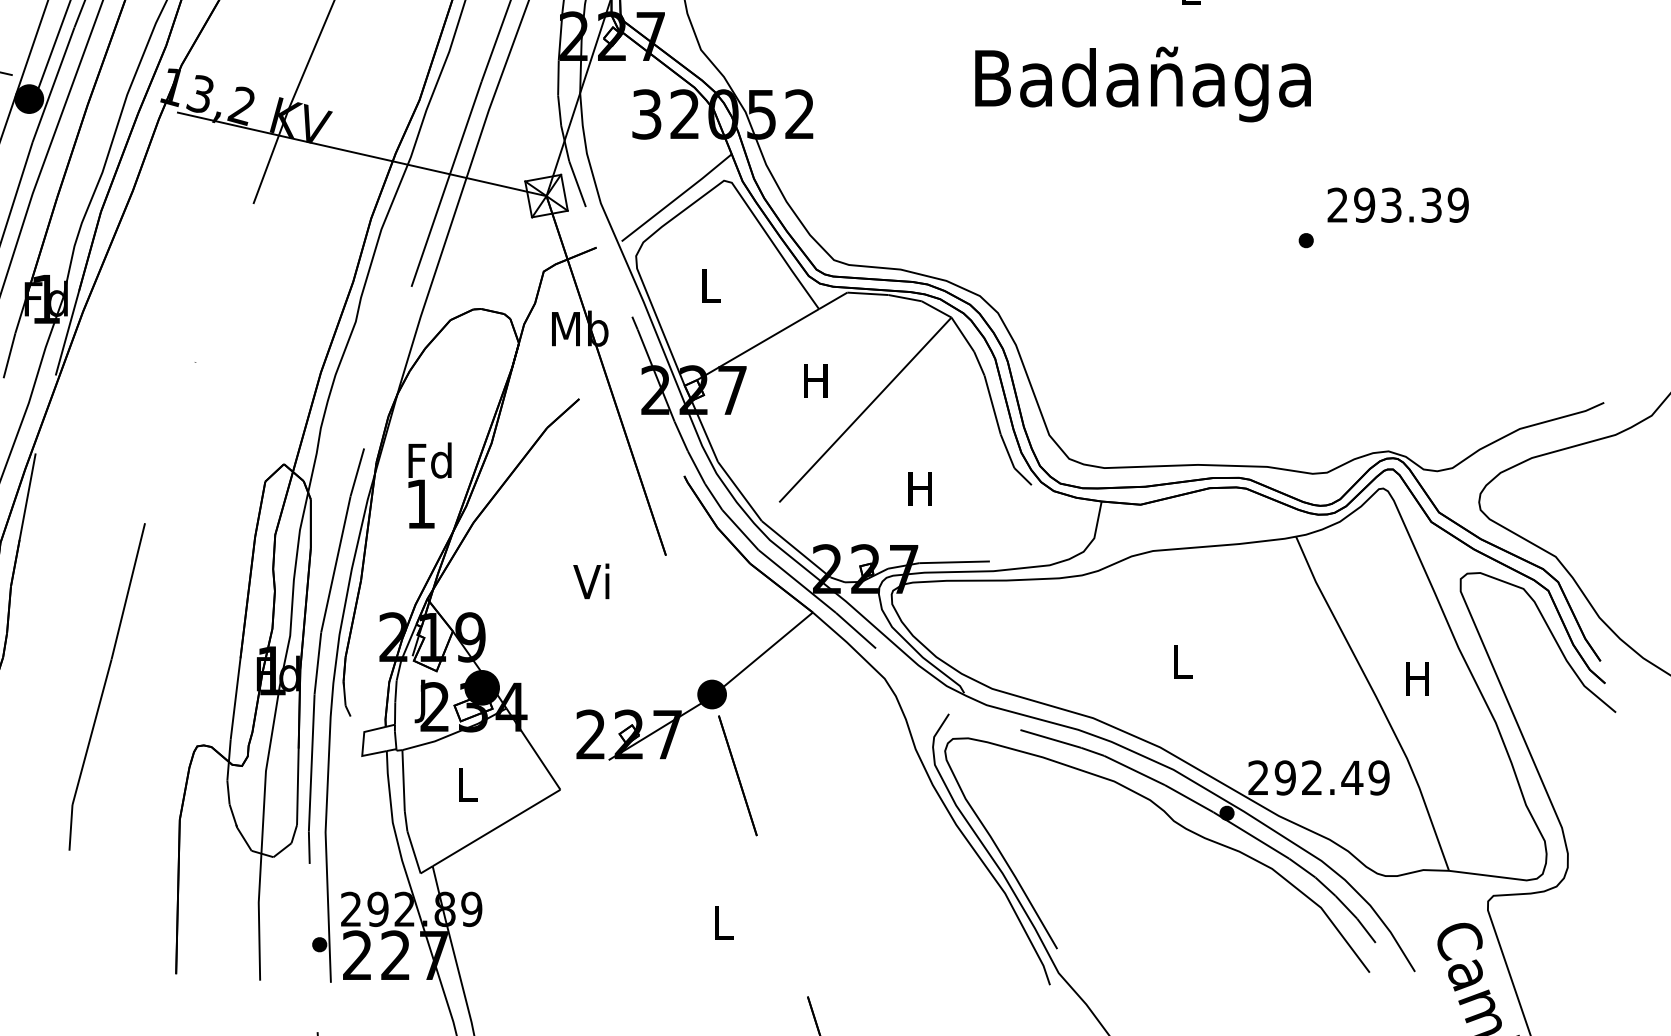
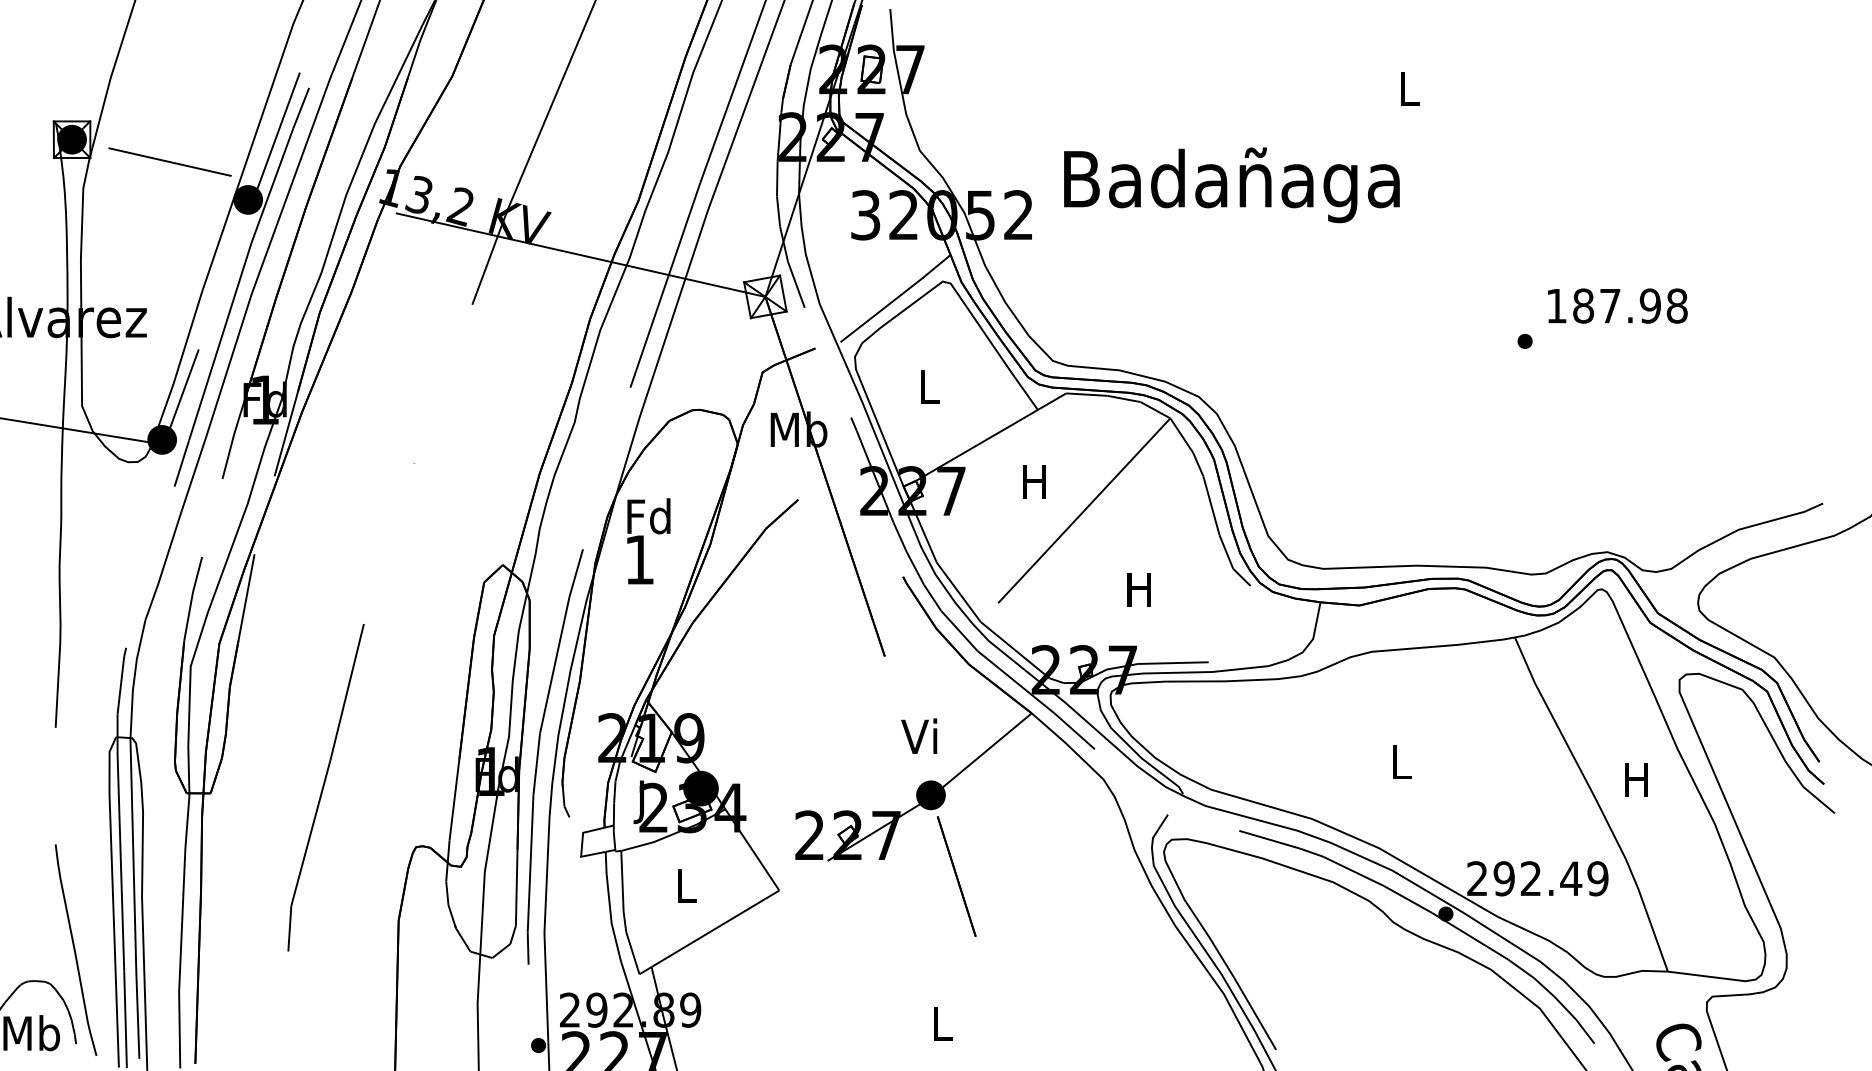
text: (1142, 84) -> (1231, 185), moved
text: (1397, 204) -> (1616, 305), 293.39 -> 187.98
text: (429, 485) -> (648, 541), moved
text: (591, 580) -> (919, 735), moved

